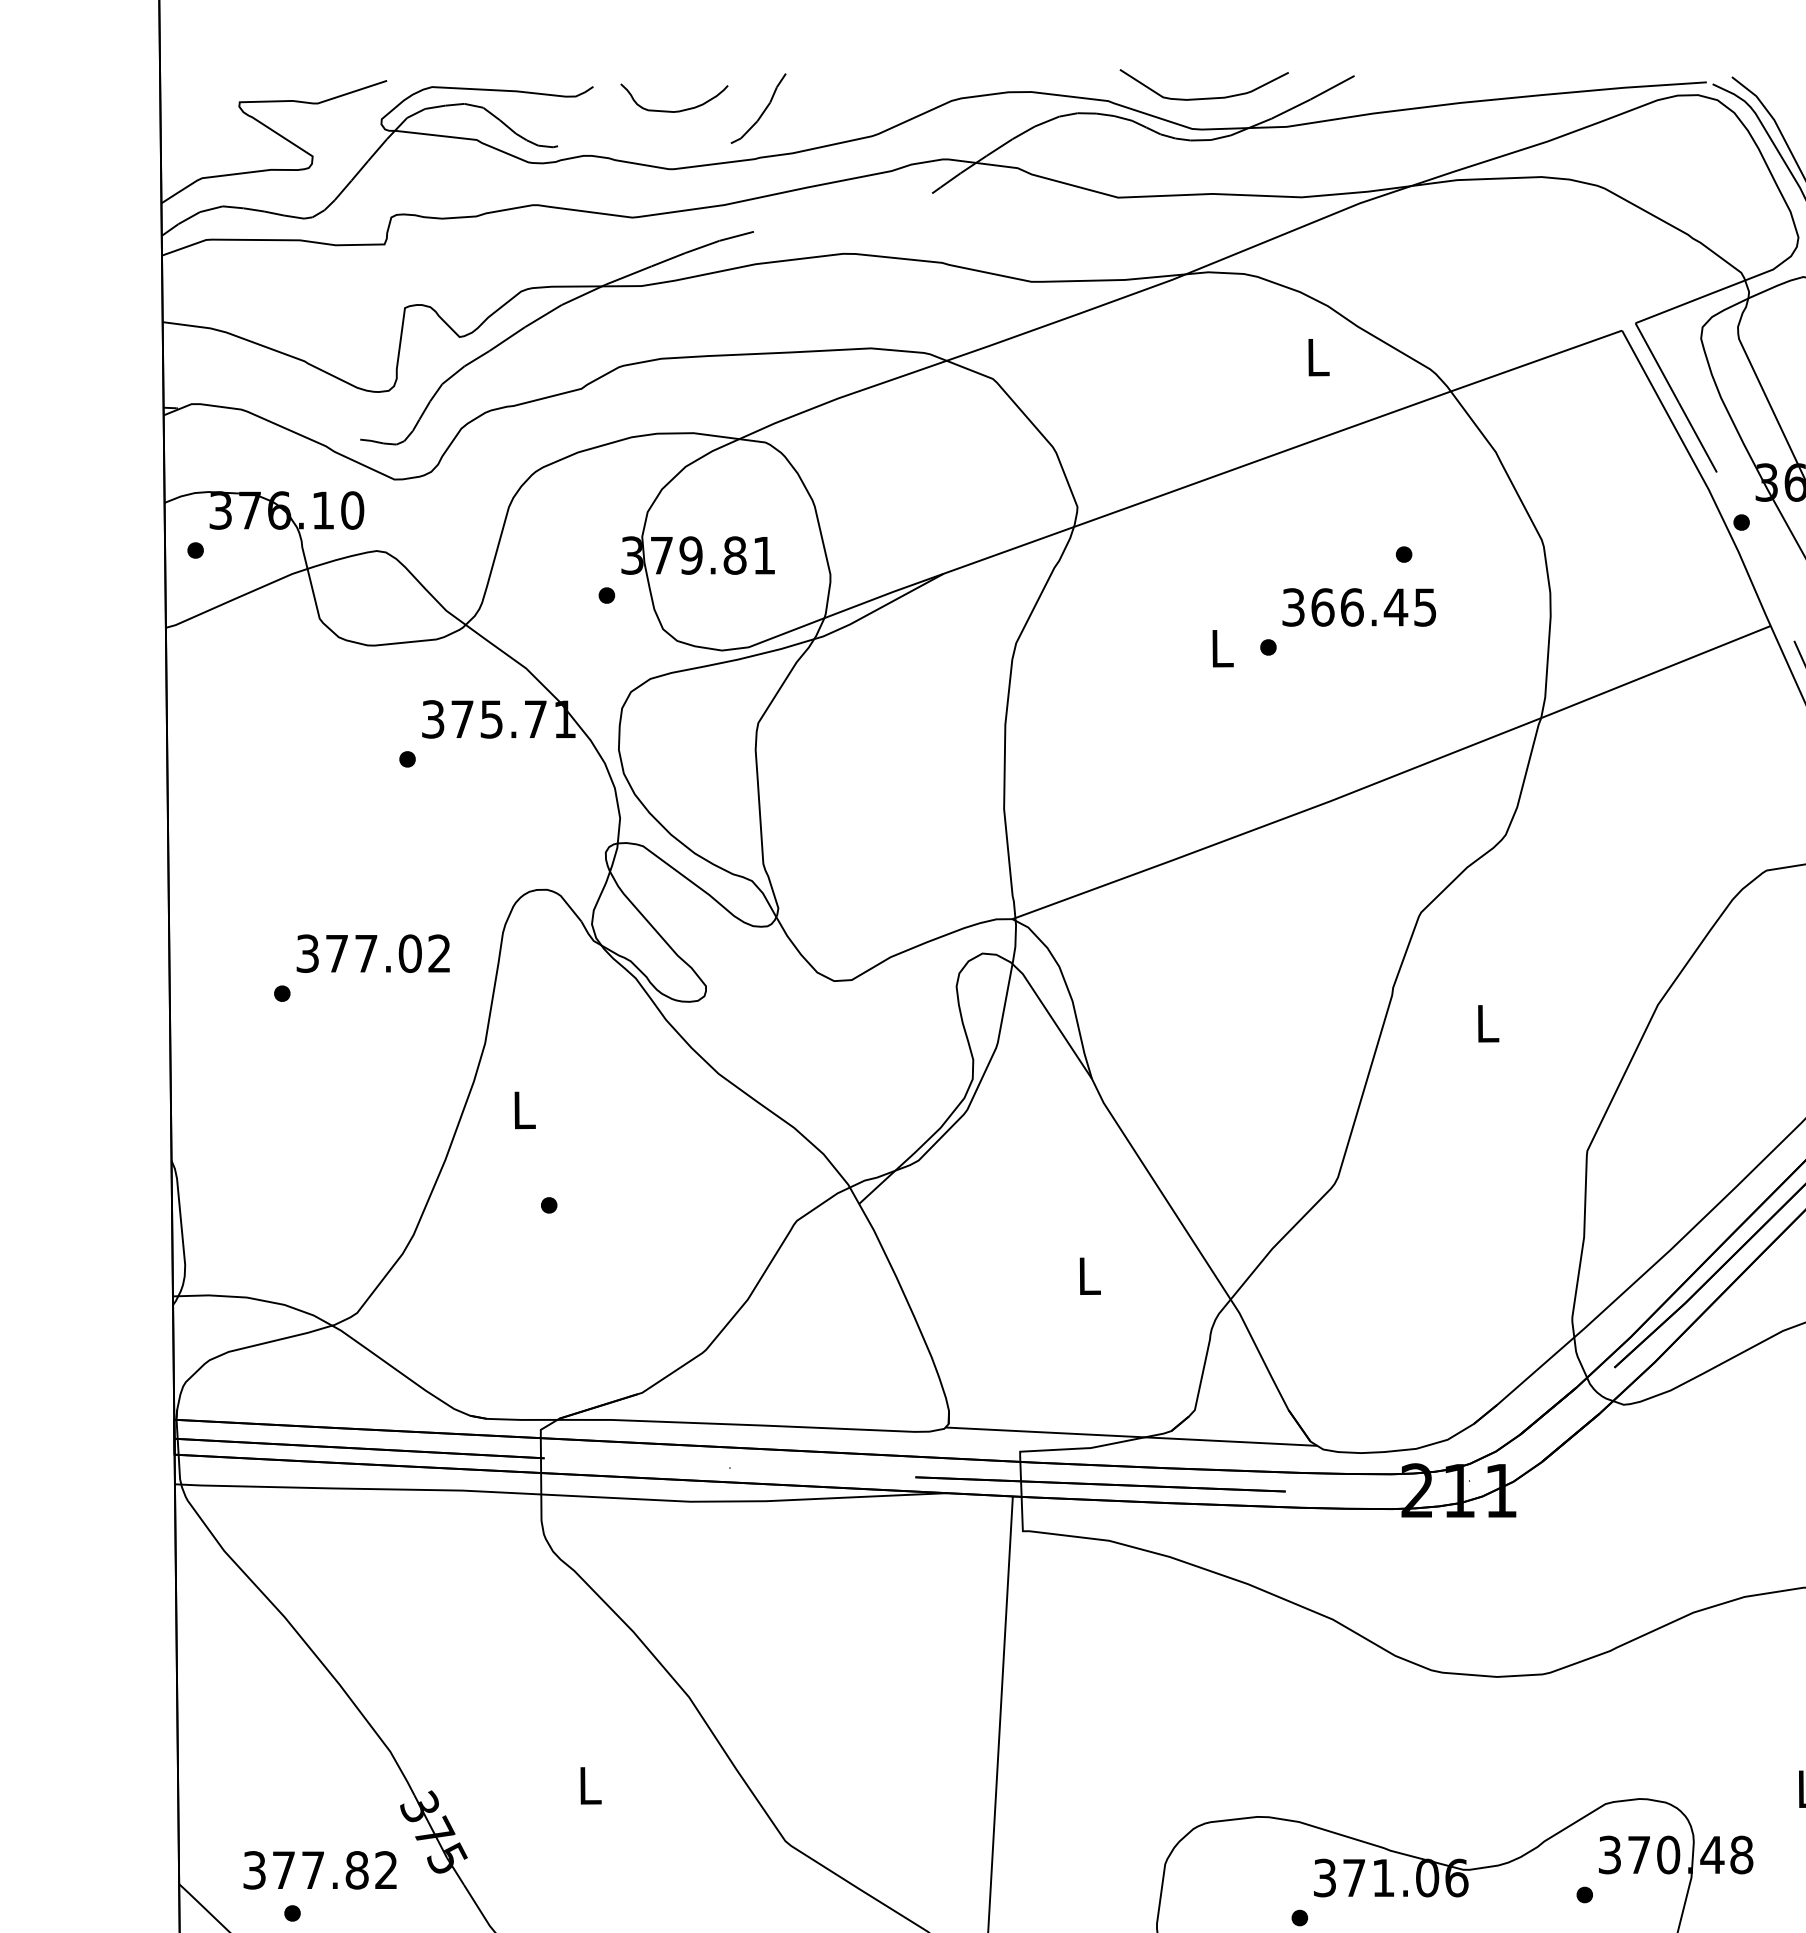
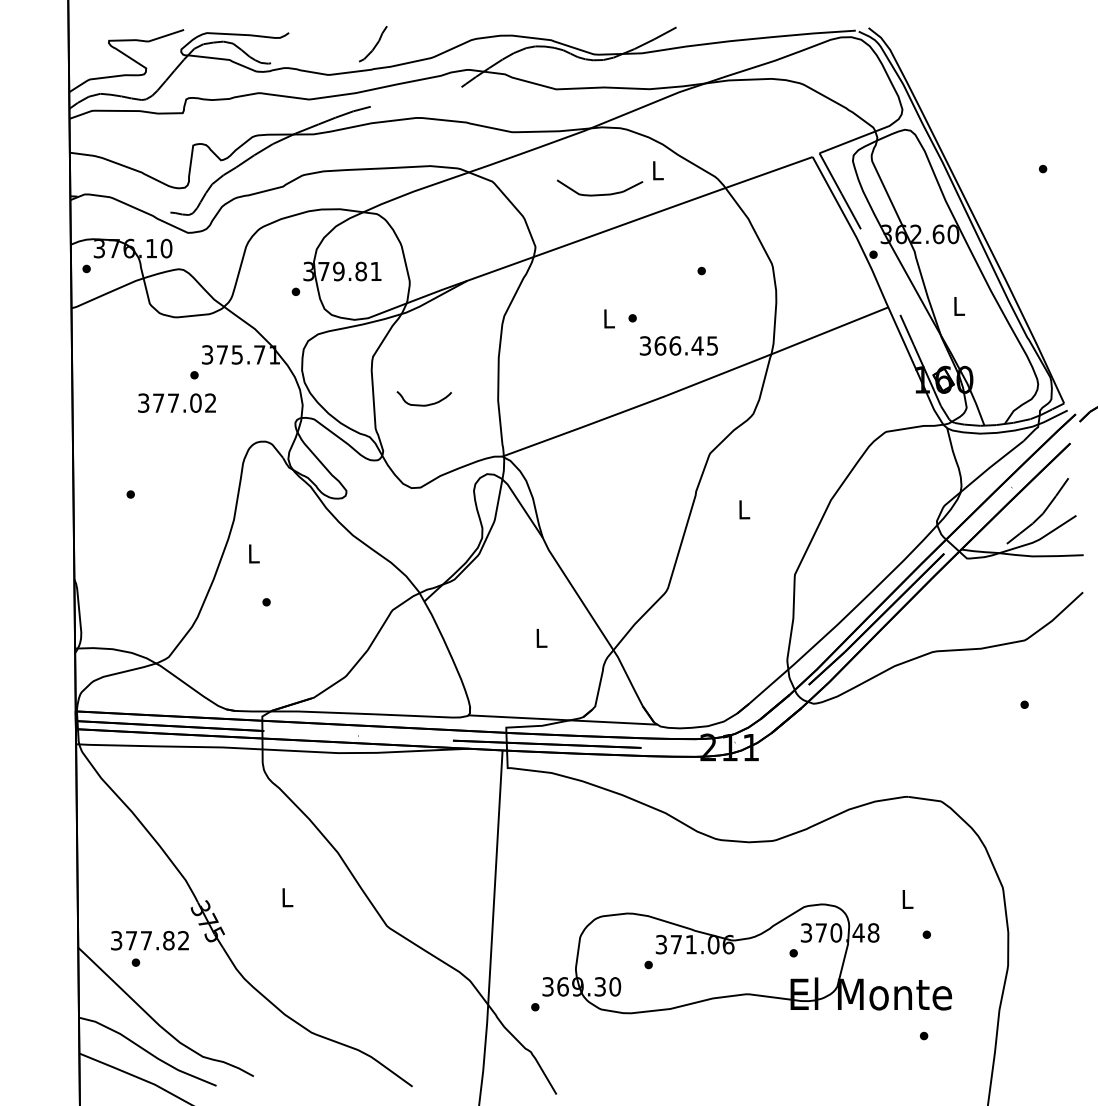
curve: (1205, 97) -> (600, 194), moved
curve: (672, 109) -> (423, 404), moved
text: (1358, 606) -> (678, 345), moved
text: (372, 952) -> (176, 402), moved

